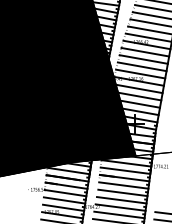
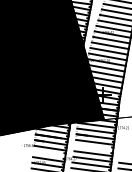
line: (122, 192) -> (93, 147), removed
line: (64, 200) -> (49, 153), removed

